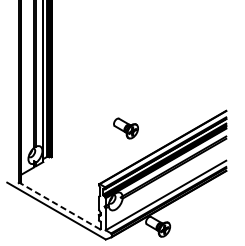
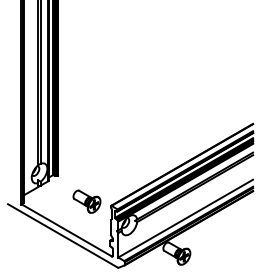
part: (125, 128) -> (86, 201), moved
line: (59, 206) -> (66, 230), dashed -> solid

